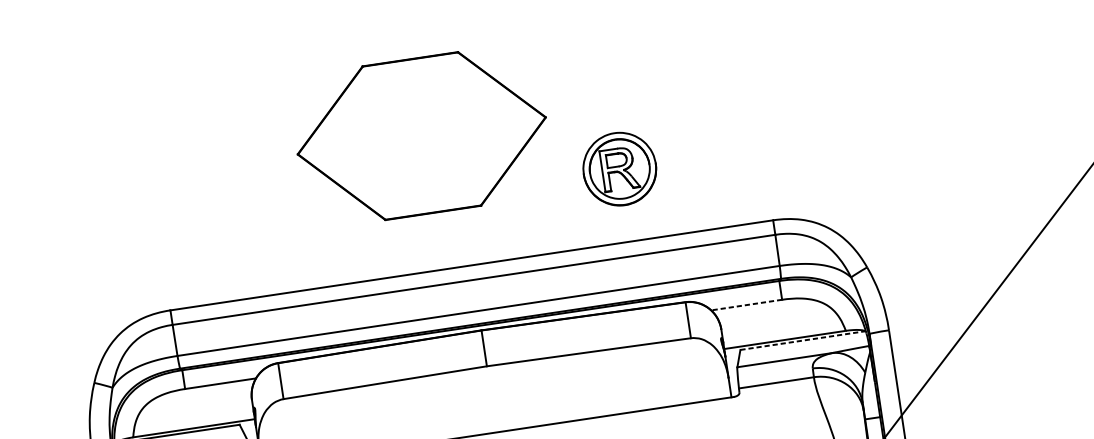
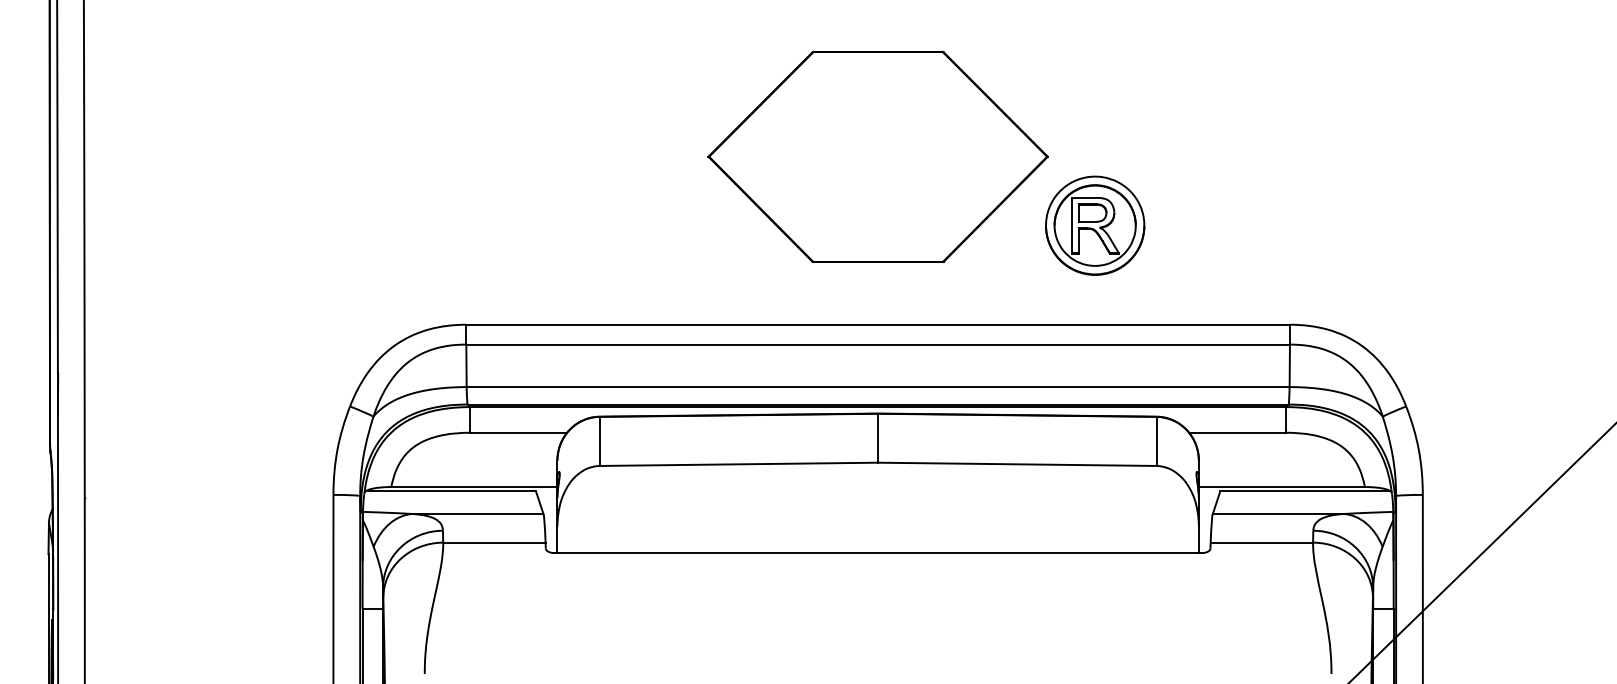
part: (421, 135) -> (877, 156), moved
line: (746, 304) -> (1237, 432), dashed -> solid
line: (803, 340) -> (1306, 491), dashed -> solid

